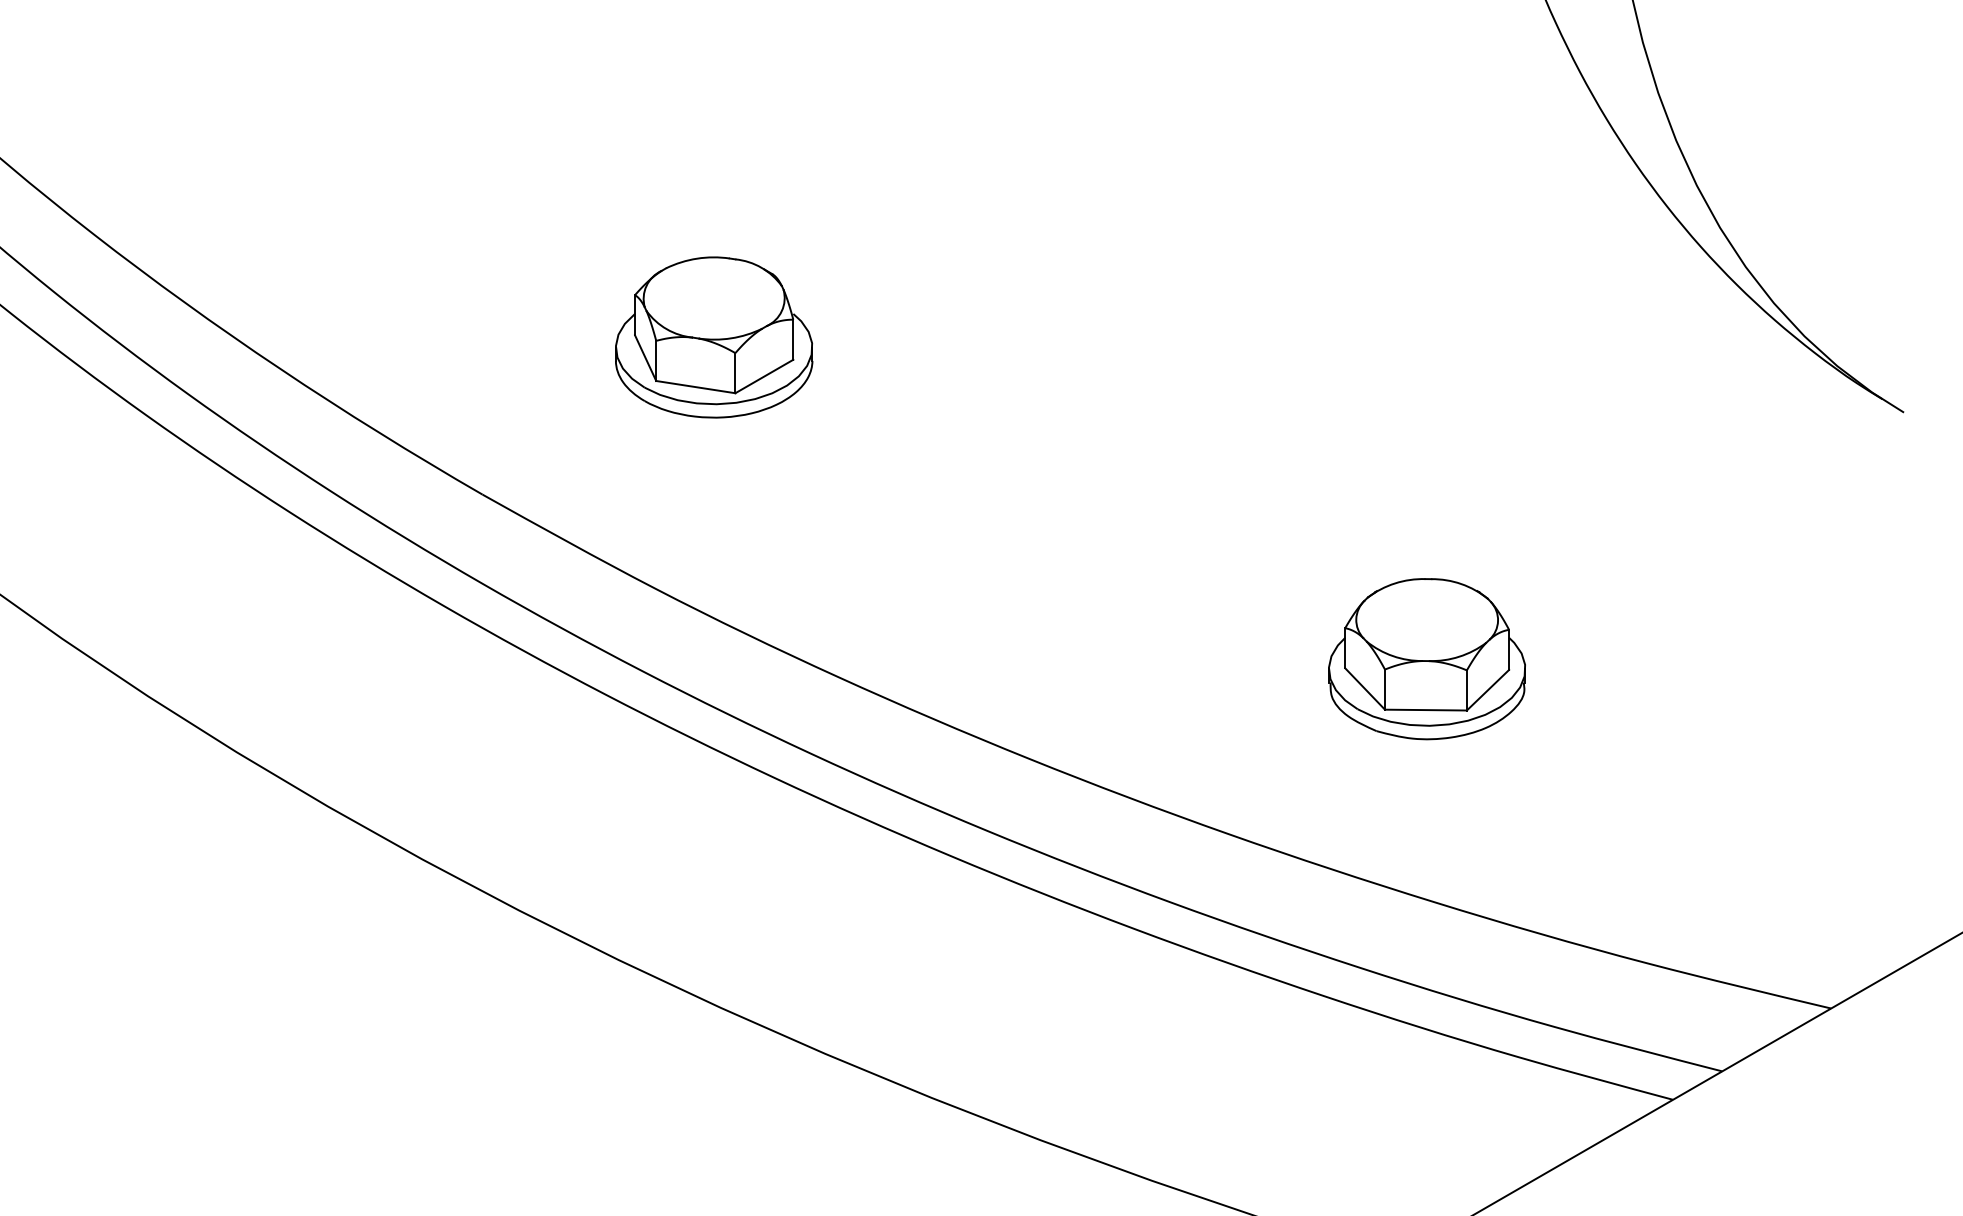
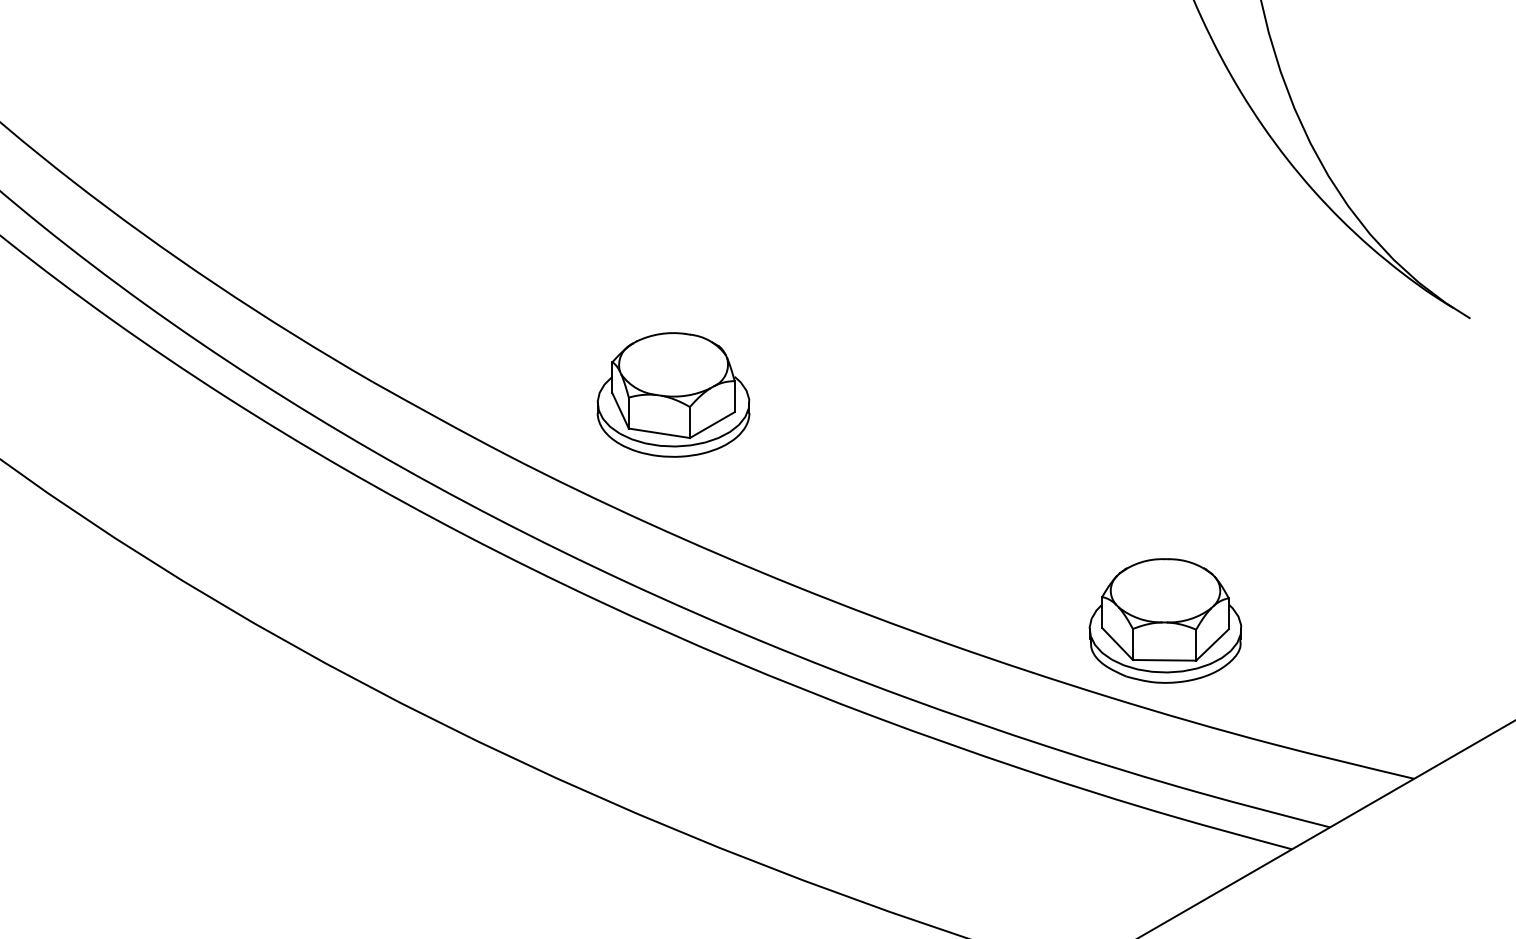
part: (714, 337) -> (673, 394), moved
part: (1426, 659) -> (1165, 621), moved

